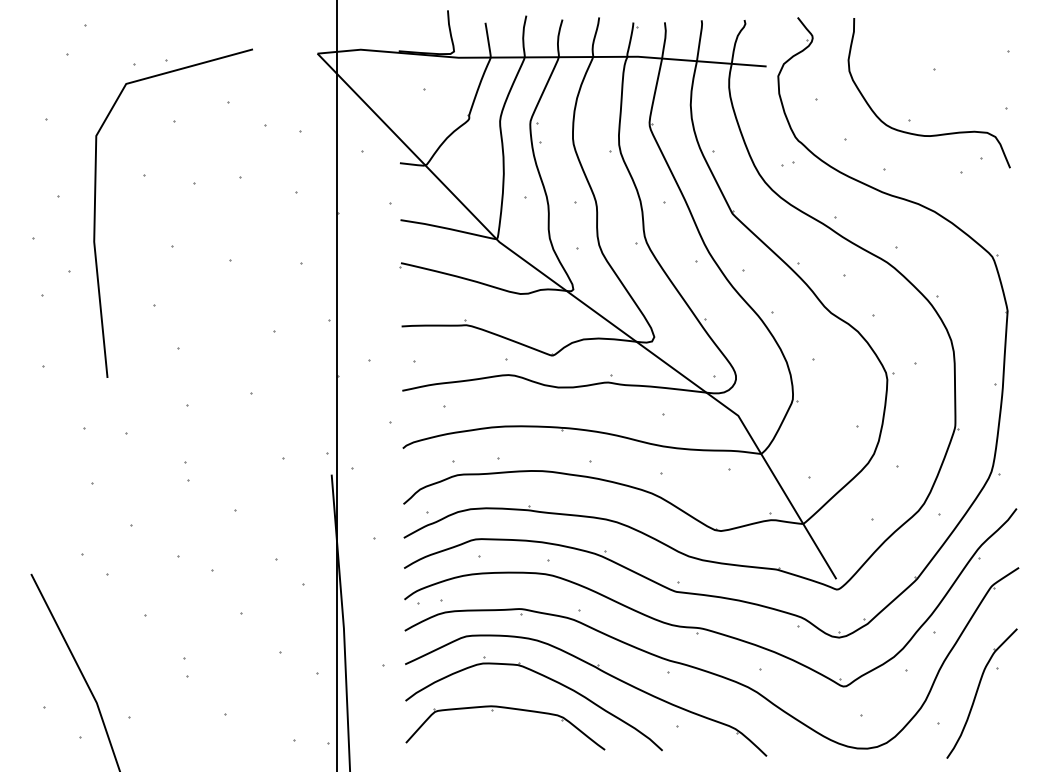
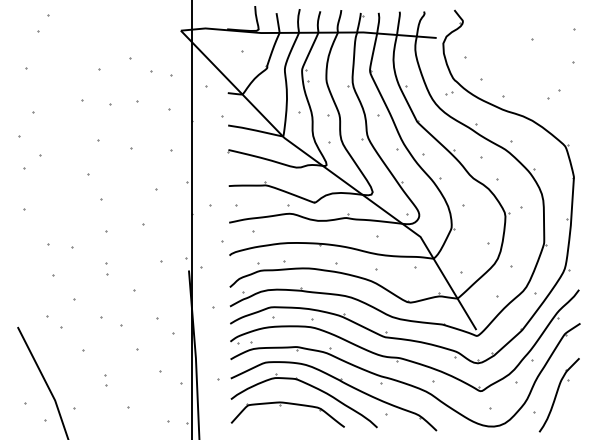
part: (910, 118) -> (518, 67), removed
part: (97, 199) -> (55, 113), removed

